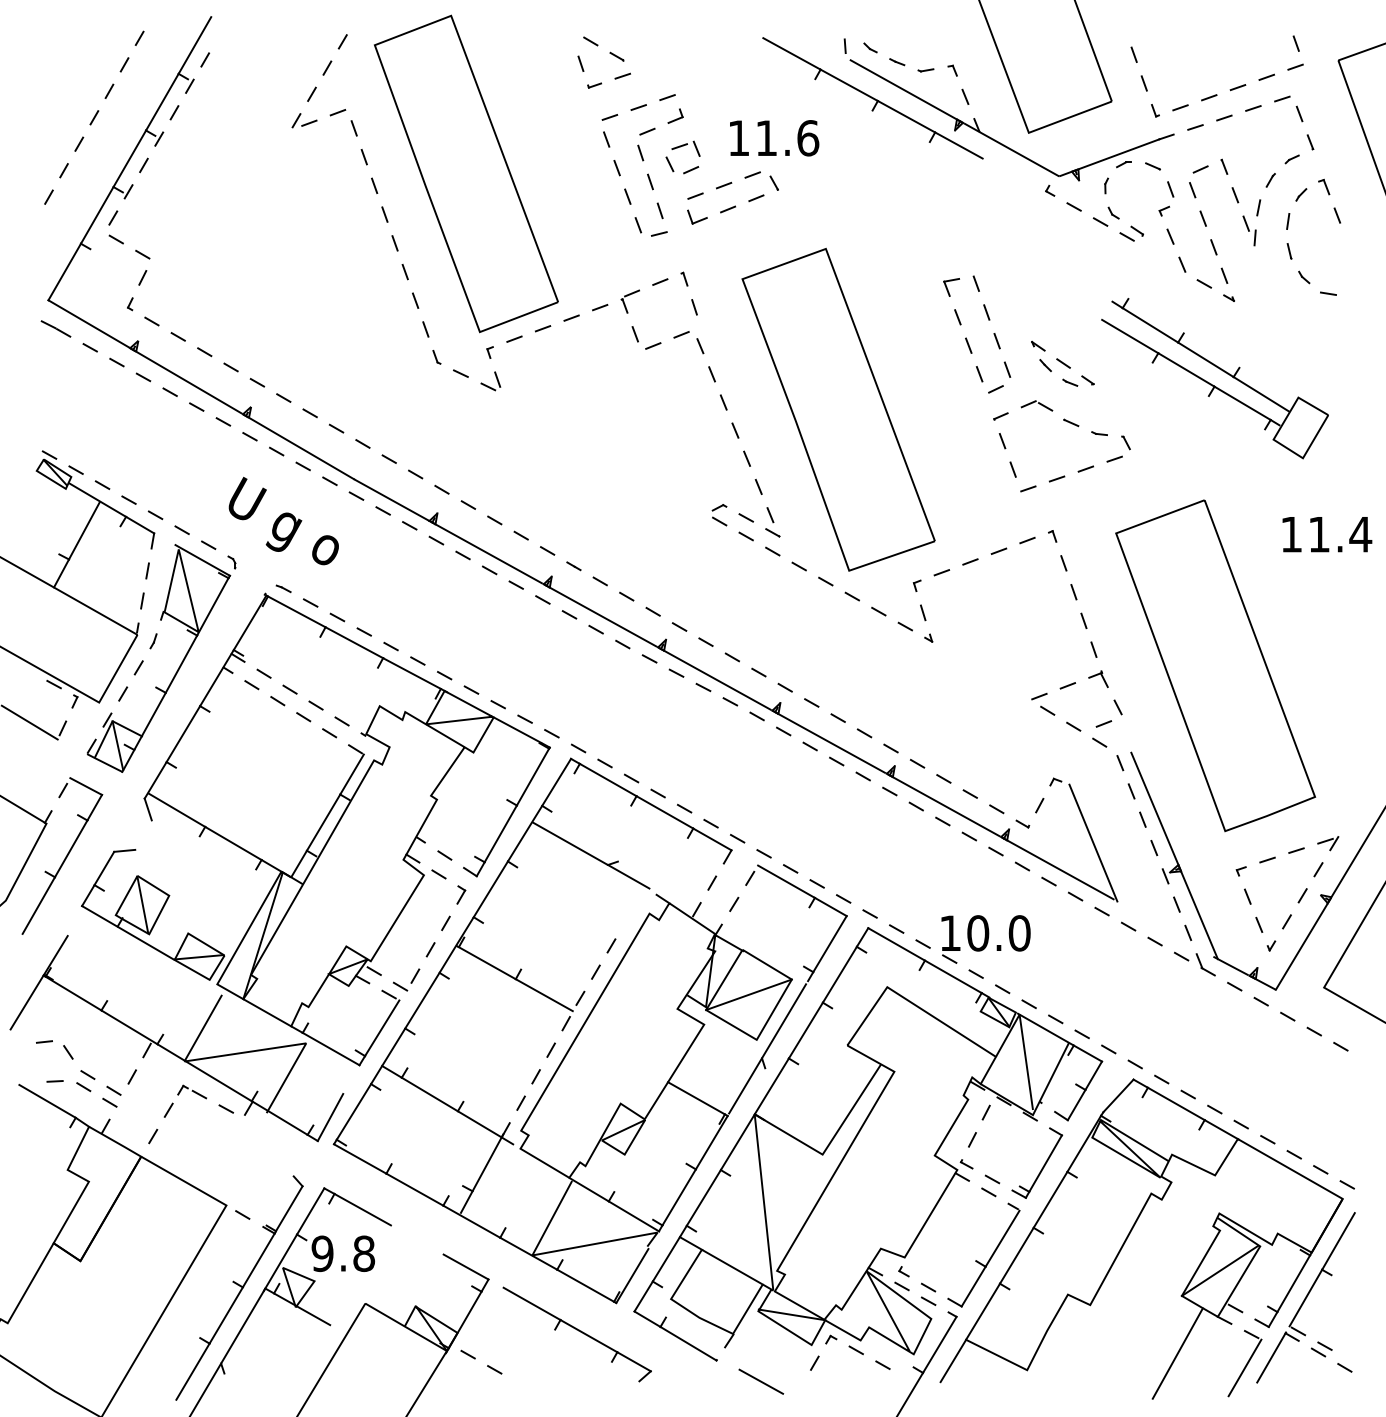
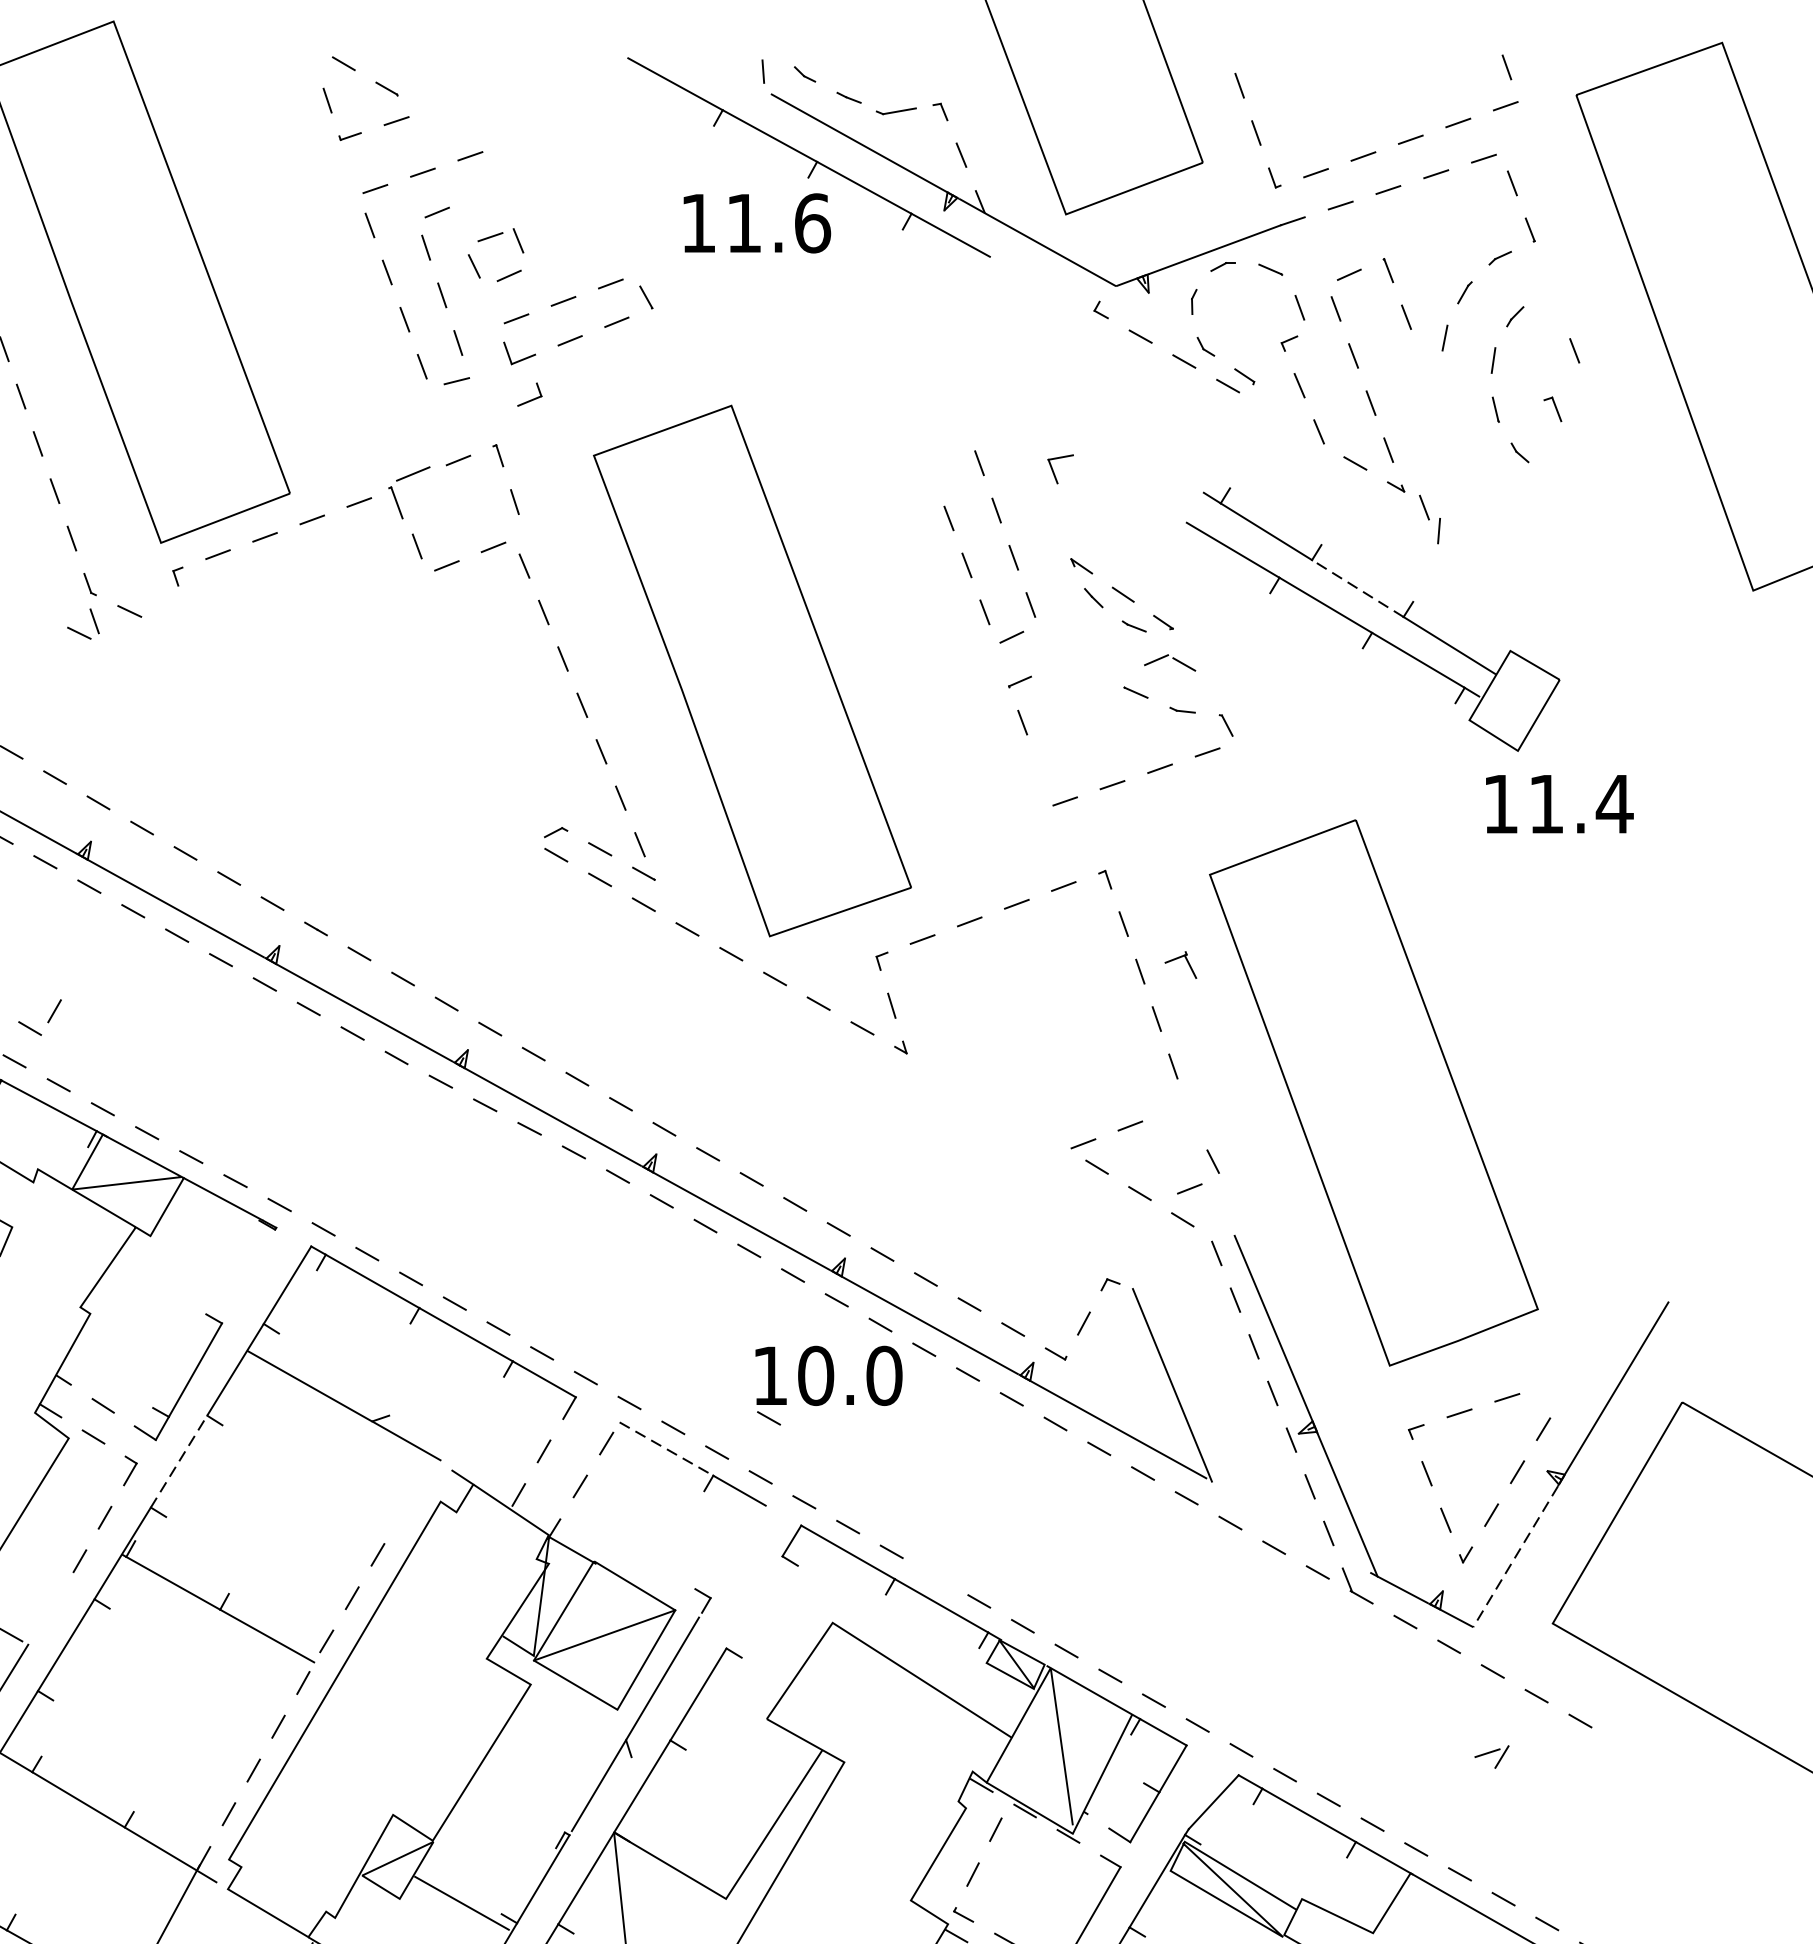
part: (925, 70) -> (895, 111), size x1.6
part: (675, 115) -> (529, 393), moved
text: (774, 138) -> (757, 223), moved
part: (1324, 186) -> (1553, 408), moved
part: (1249, 230) -> (1429, 518), moved
part: (951, 287) -> (1060, 469), moved
line: (1328, 293) -> (1560, 479), removed
part: (629, 301) -> (407, 492), size x1.4
line: (1205, 359) -> (1357, 588), solid -> dashed
part: (490, 381) -> (82, 624), moved
part: (1036, 405) -> (1169, 662), moved
line: (1012, 469) -> (1039, 769), removed
text: (1327, 534) -> (1560, 804), moved
part: (1098, 679) -> (1180, 965), moved
line: (532, 776) -> (247, 1275), removed
part: (1328, 843) -> (1492, 1756), moved
line: (786, 881) -> (666, 1448), solid -> dashed
line: (490, 889) -> (178, 1461), solid -> dashed
part: (985, 939) -> (828, 1385), moved
line: (829, 944) -> (737, 1552), removed
line: (1301, 947) -> (1515, 1557), solid -> dashed
line: (839, 974) -> (753, 1601), removed
part: (406, 979) -> (40, 1016), moved
line: (696, 1098) -> (462, 1903), moved

